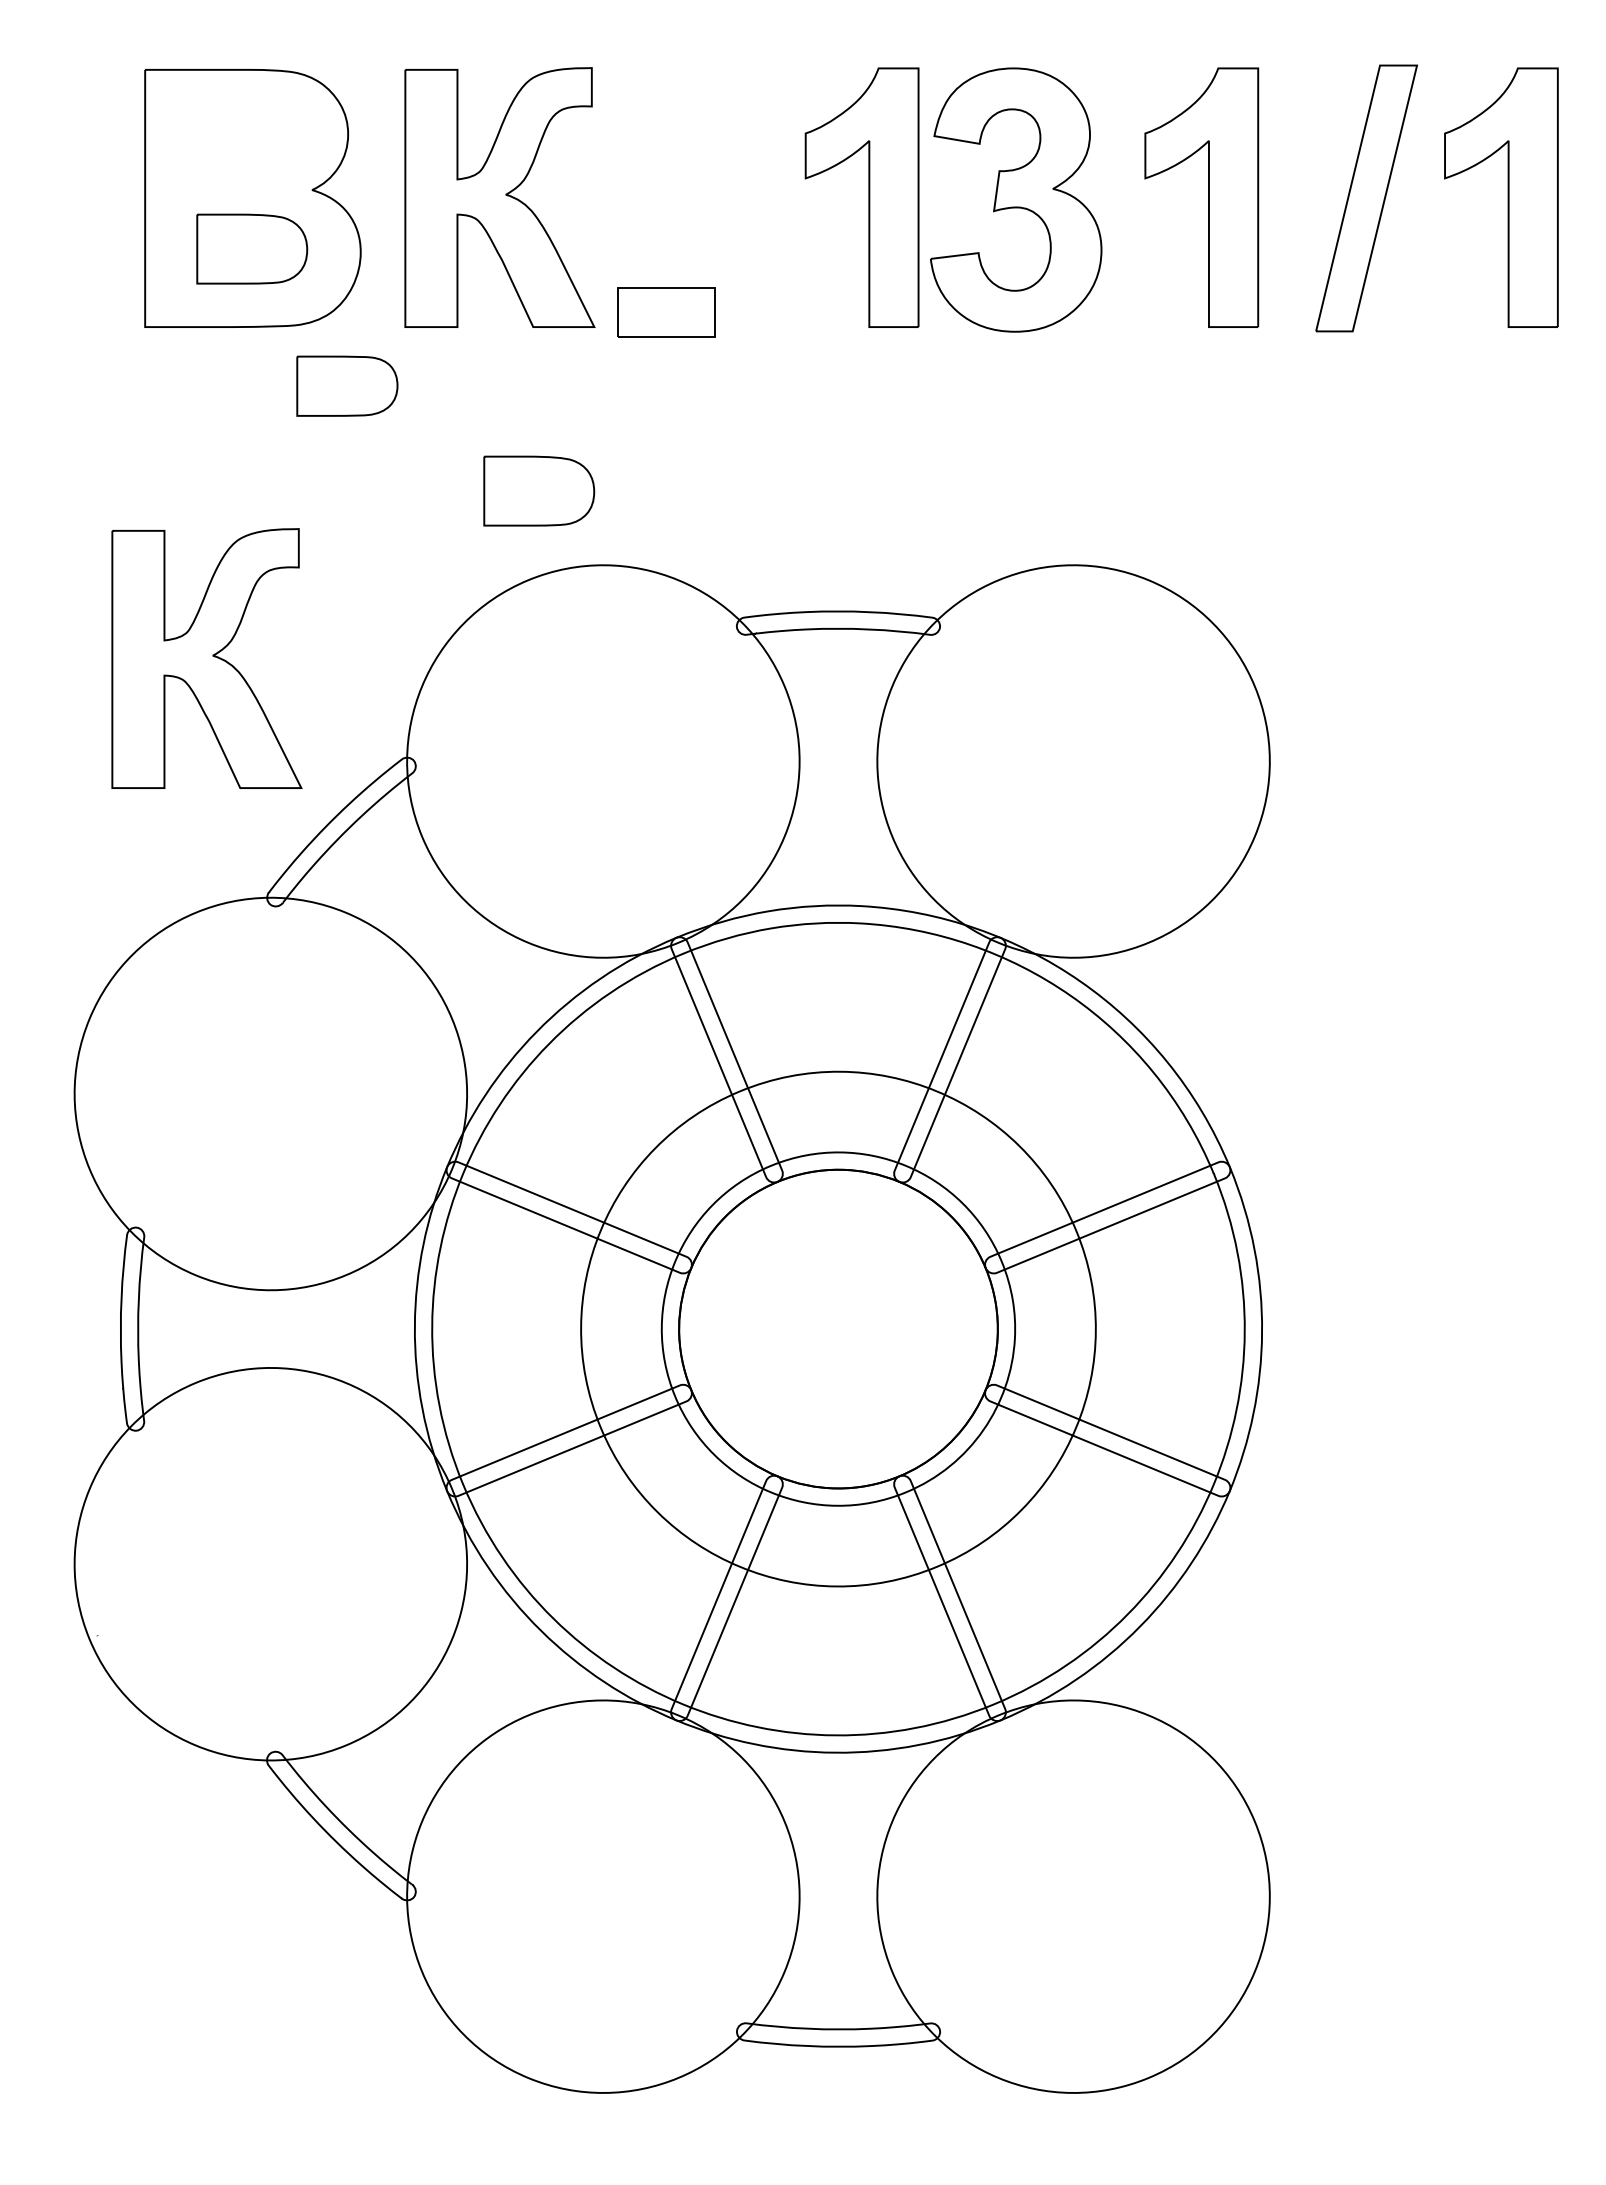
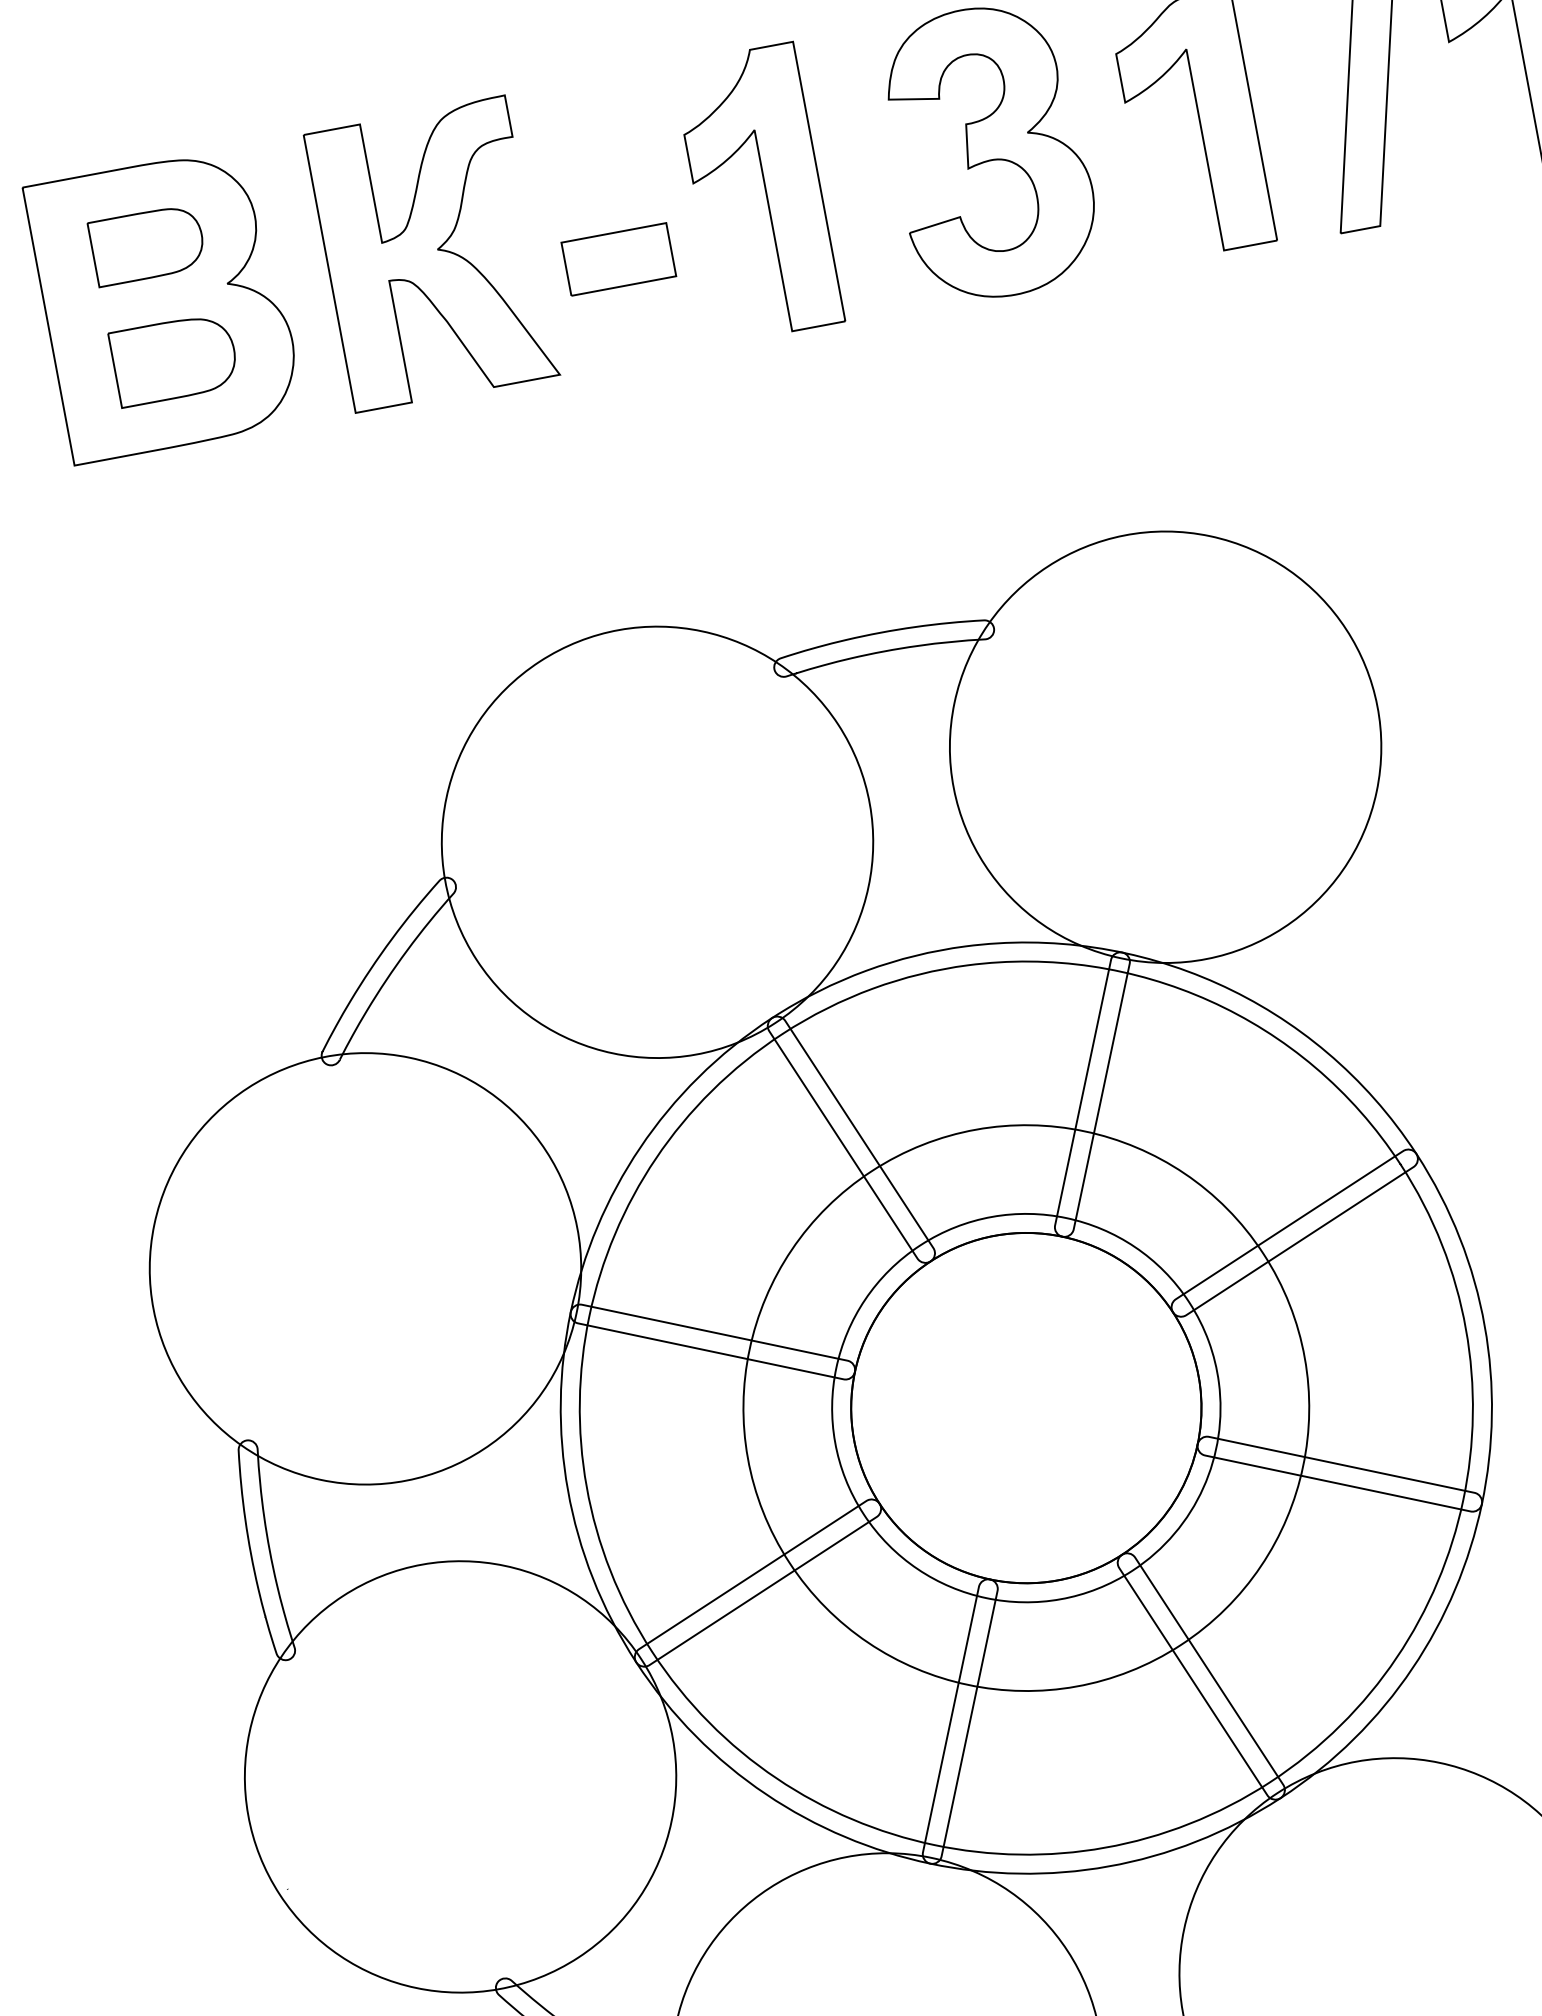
part: (868, 197) -> (765, 191), moved
part: (666, 312) -> (618, 259), moved
part: (347, 385) -> (147, 244), moved
part: (539, 490) -> (533, 562), removed
part: (206, 658) -> (207, 811), removed

